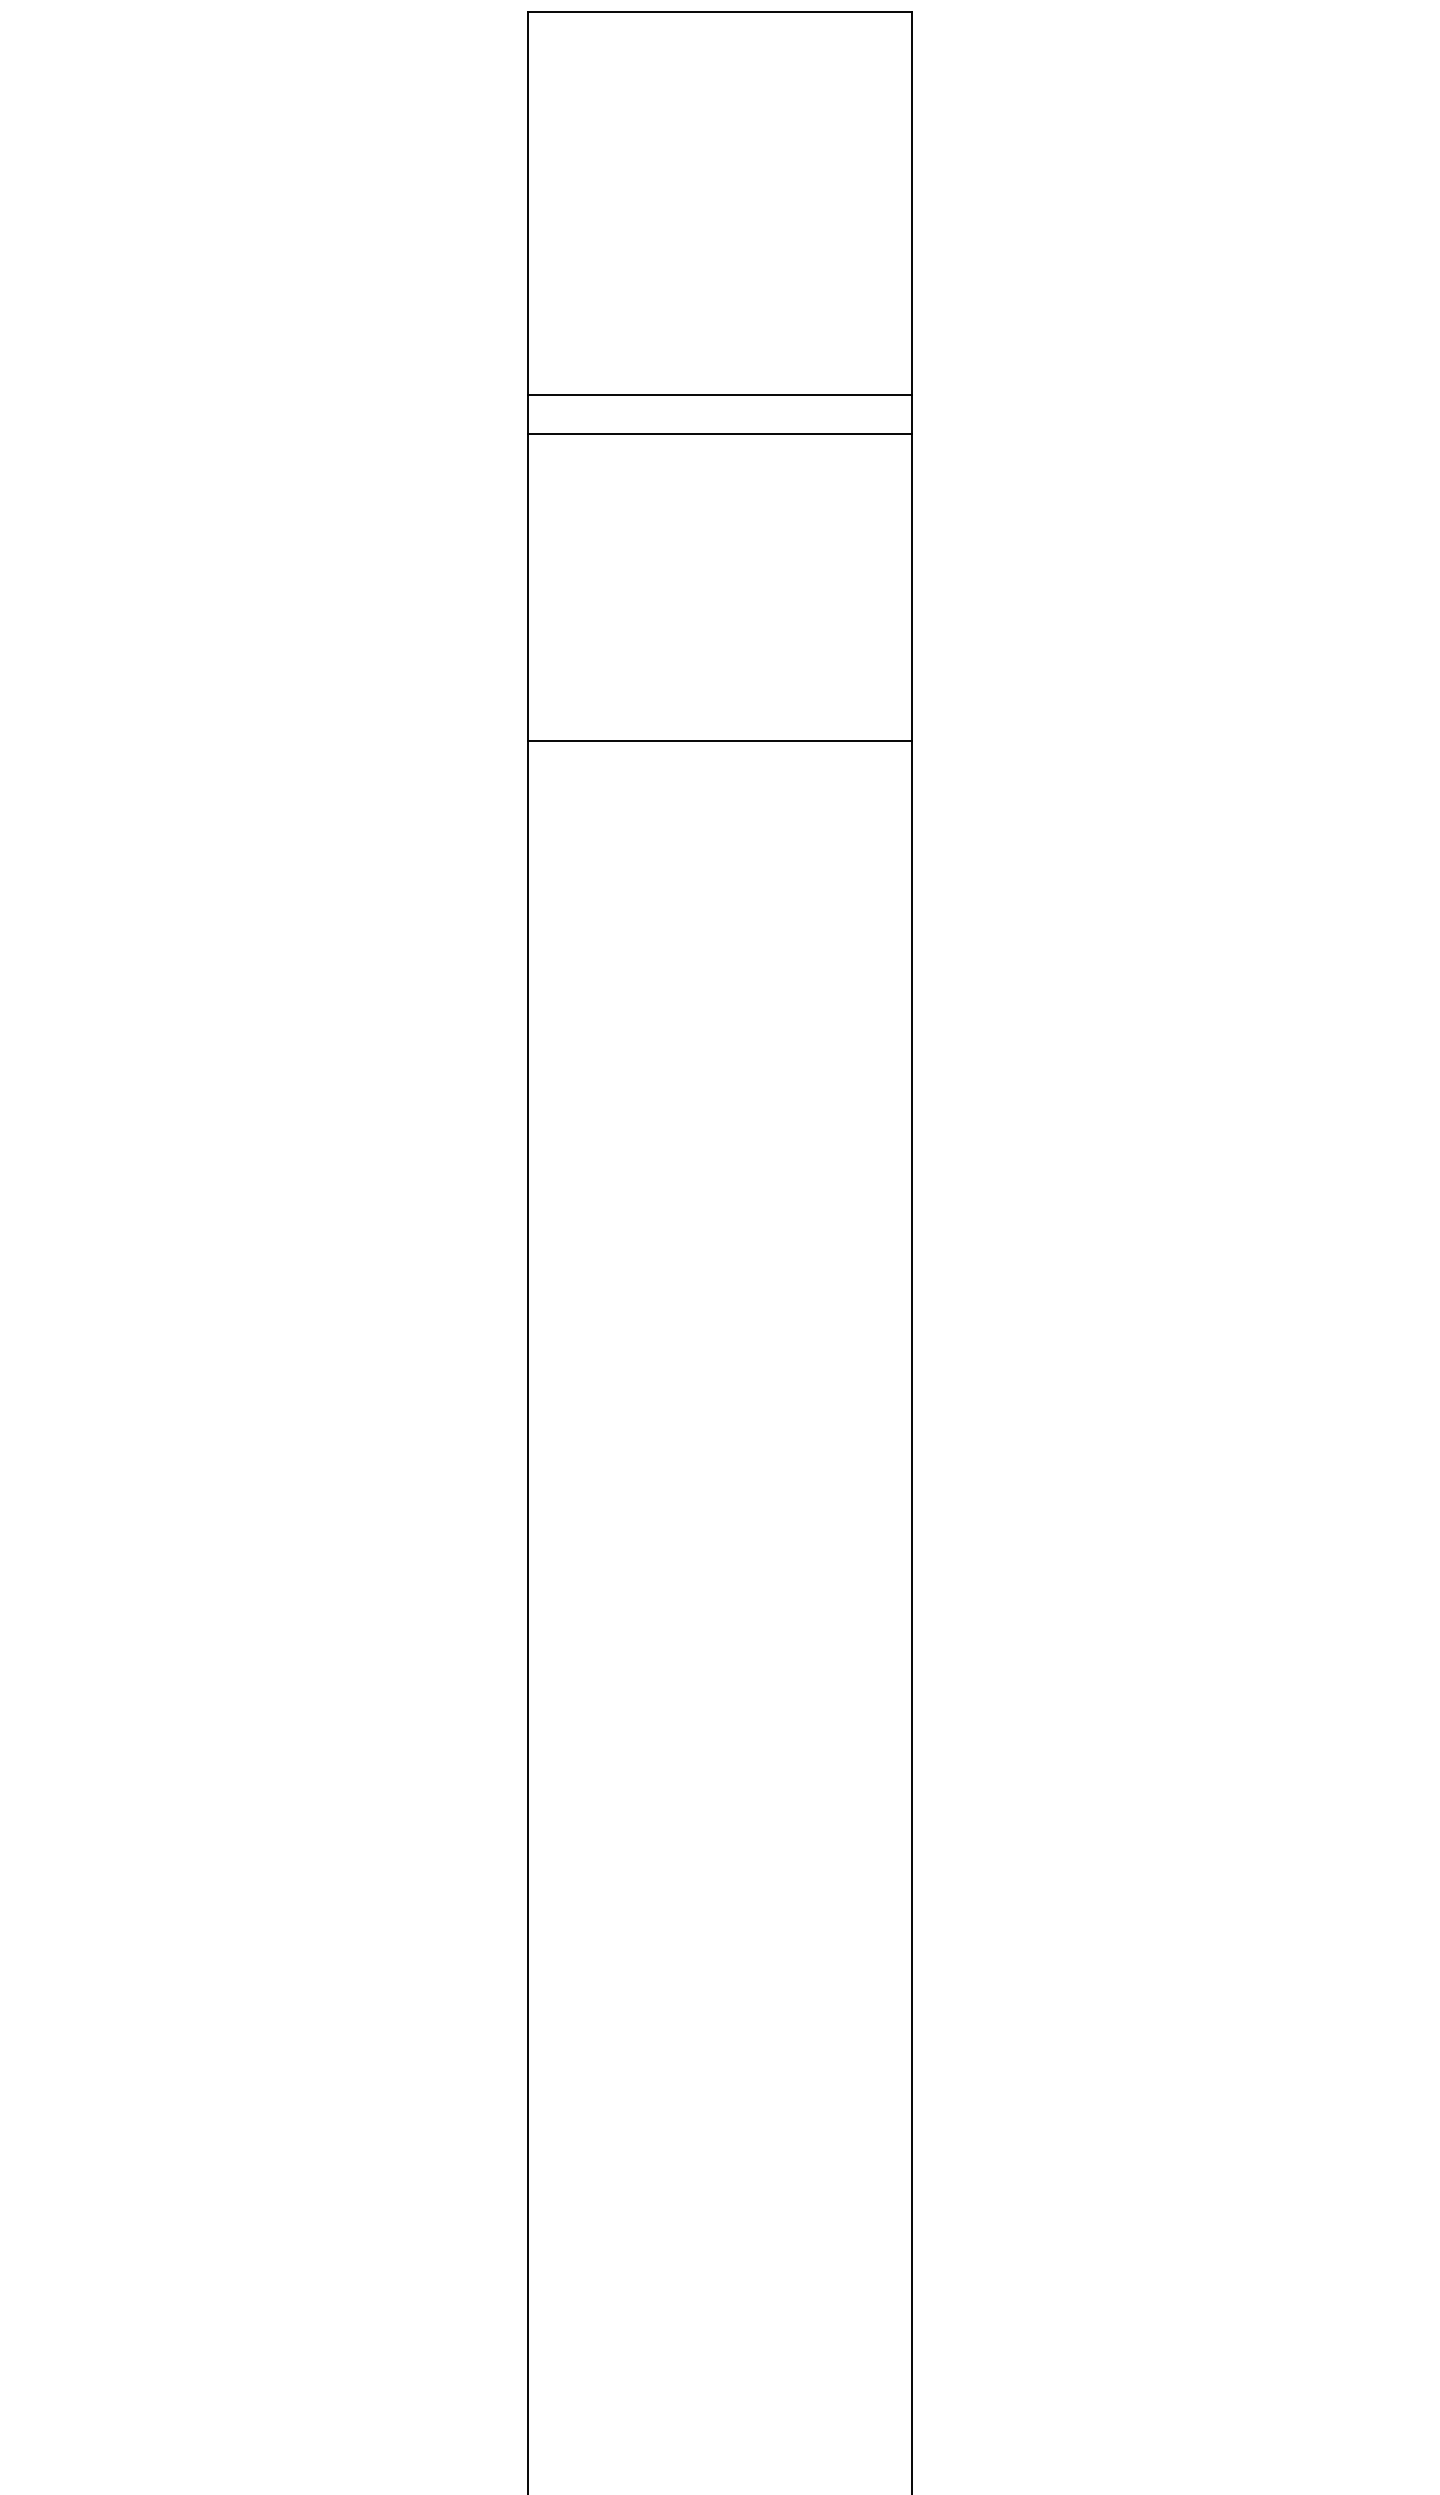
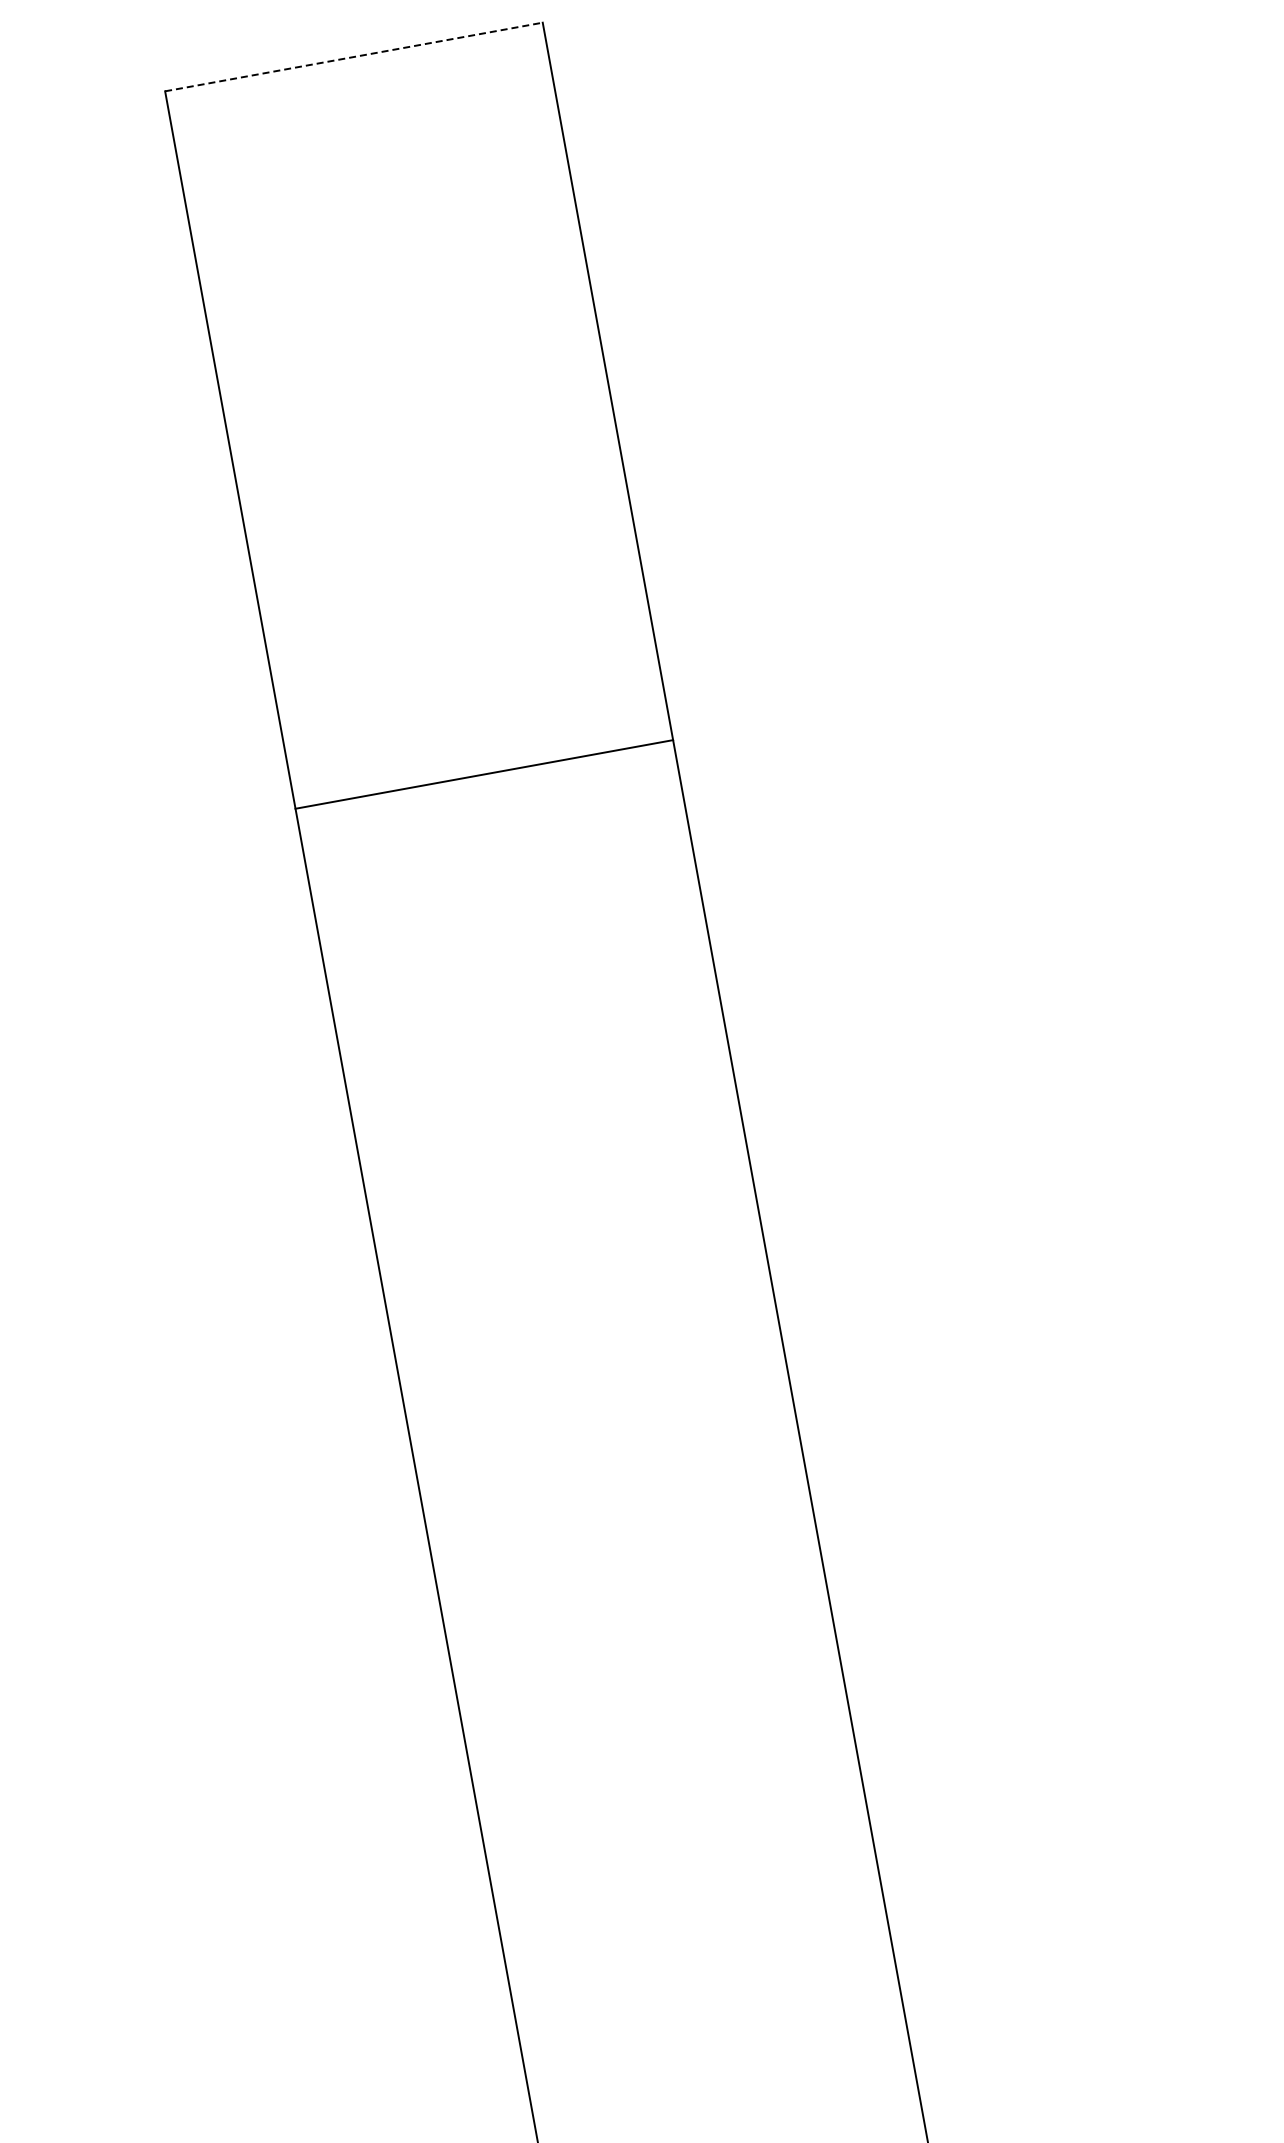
line: (719, 11) -> (353, 56), solid -> dashed
line: (719, 395) -> (422, 434), removed
line: (719, 433) -> (428, 472), removed

